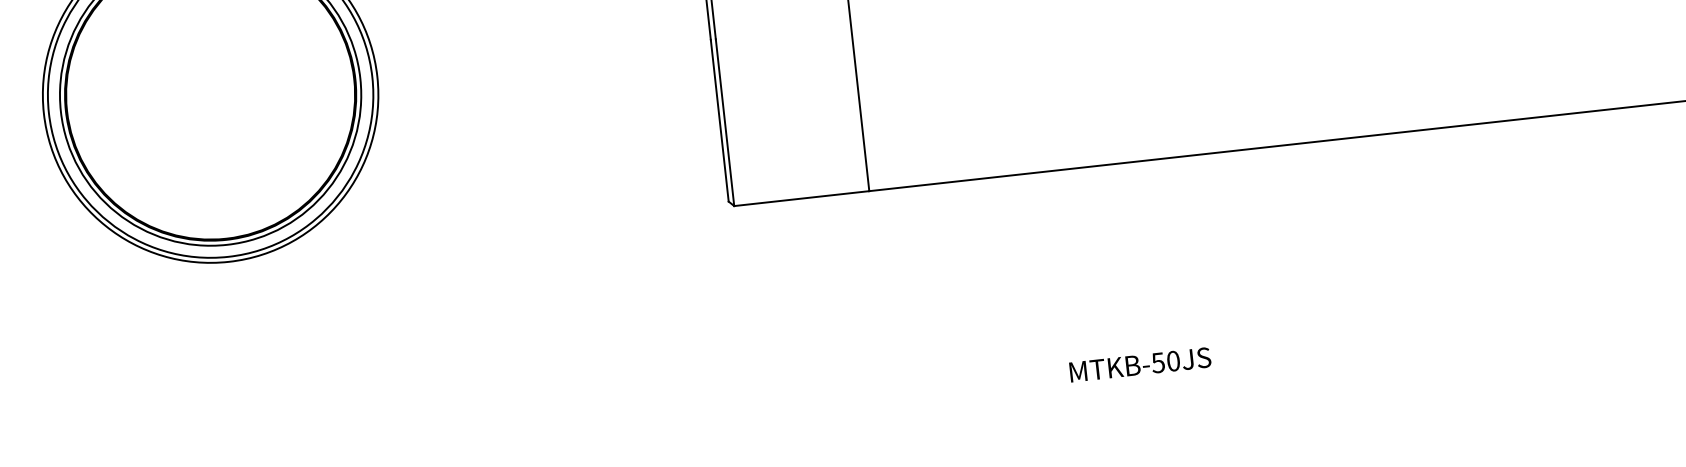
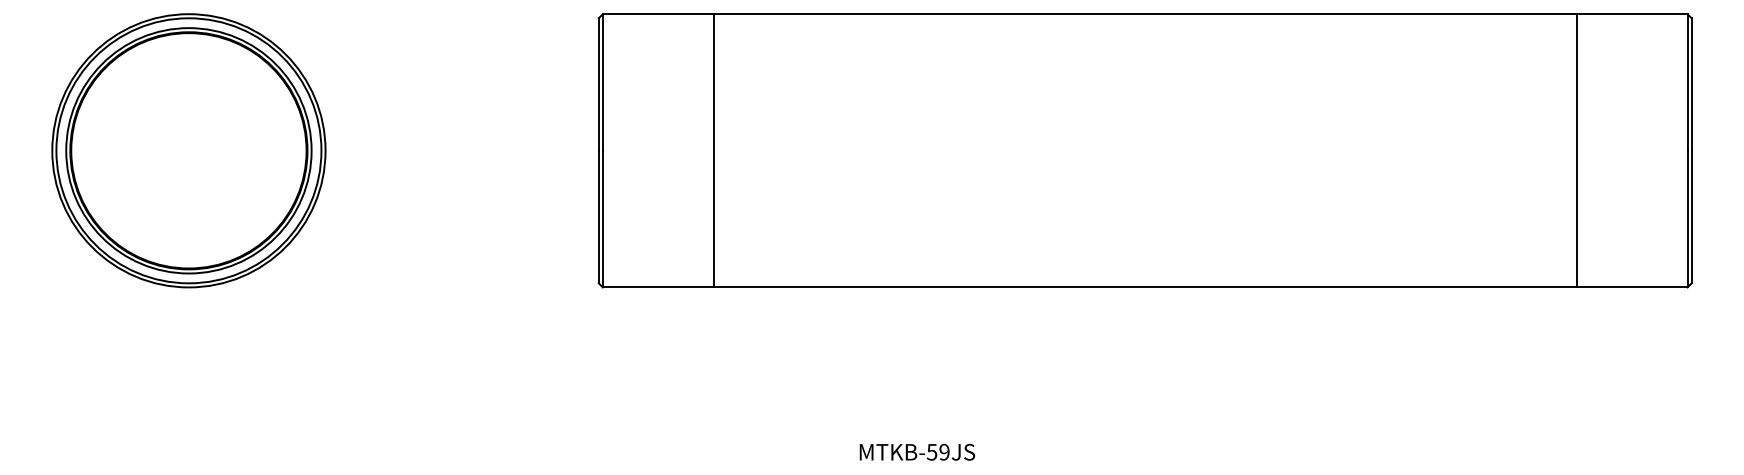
text: (1173, 361) -> (944, 452), MTKB-50JS -> MTKB-59JS

